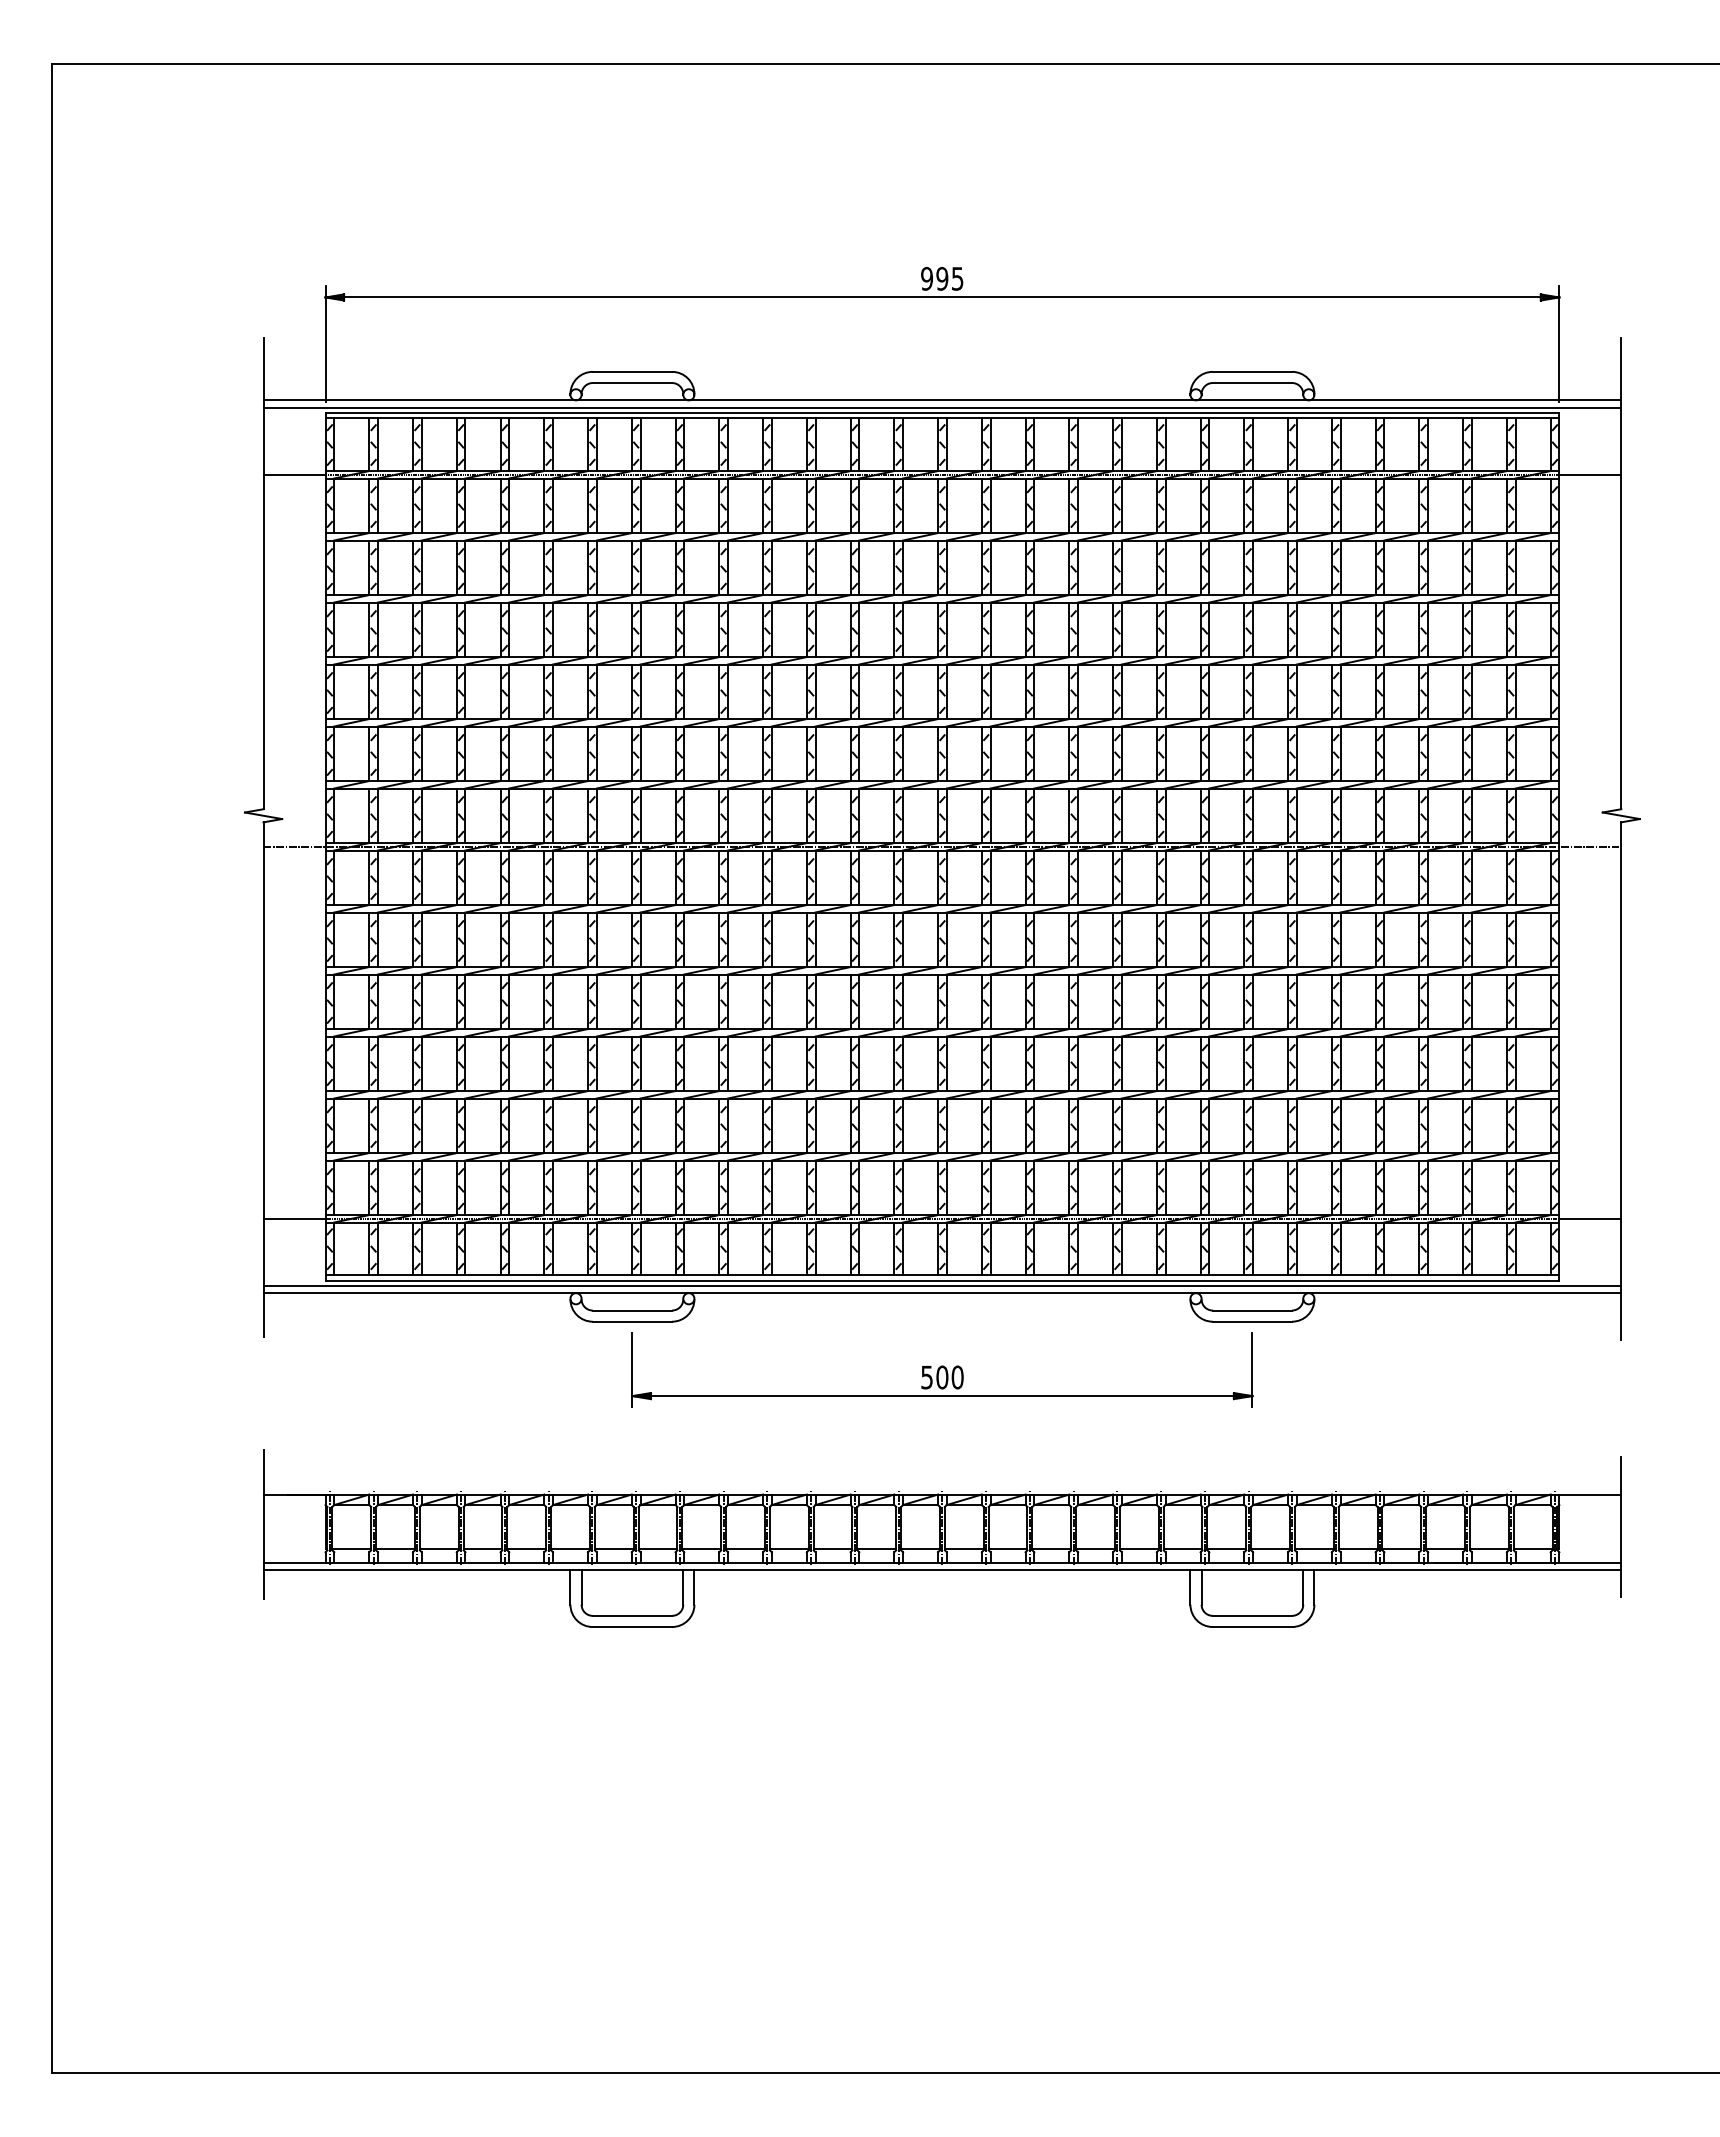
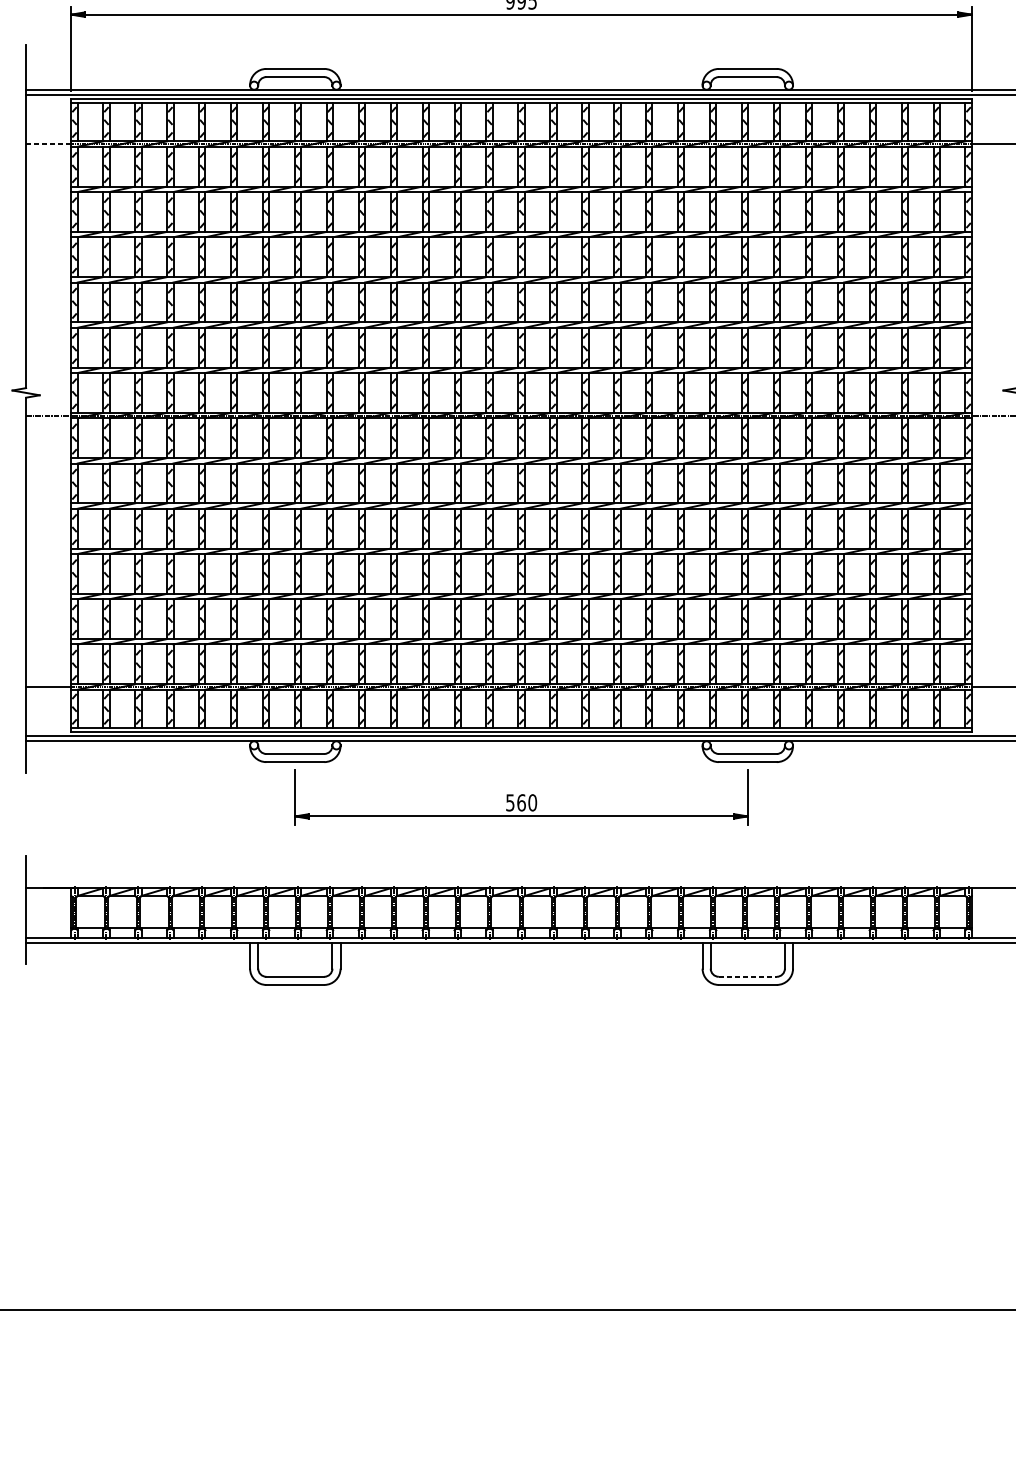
line: (294, 474) -> (48, 143), solid -> dashed
text: (942, 1377) -> (521, 802), 500 -> 560
line: (1252, 1615) -> (747, 976), solid -> dashed

